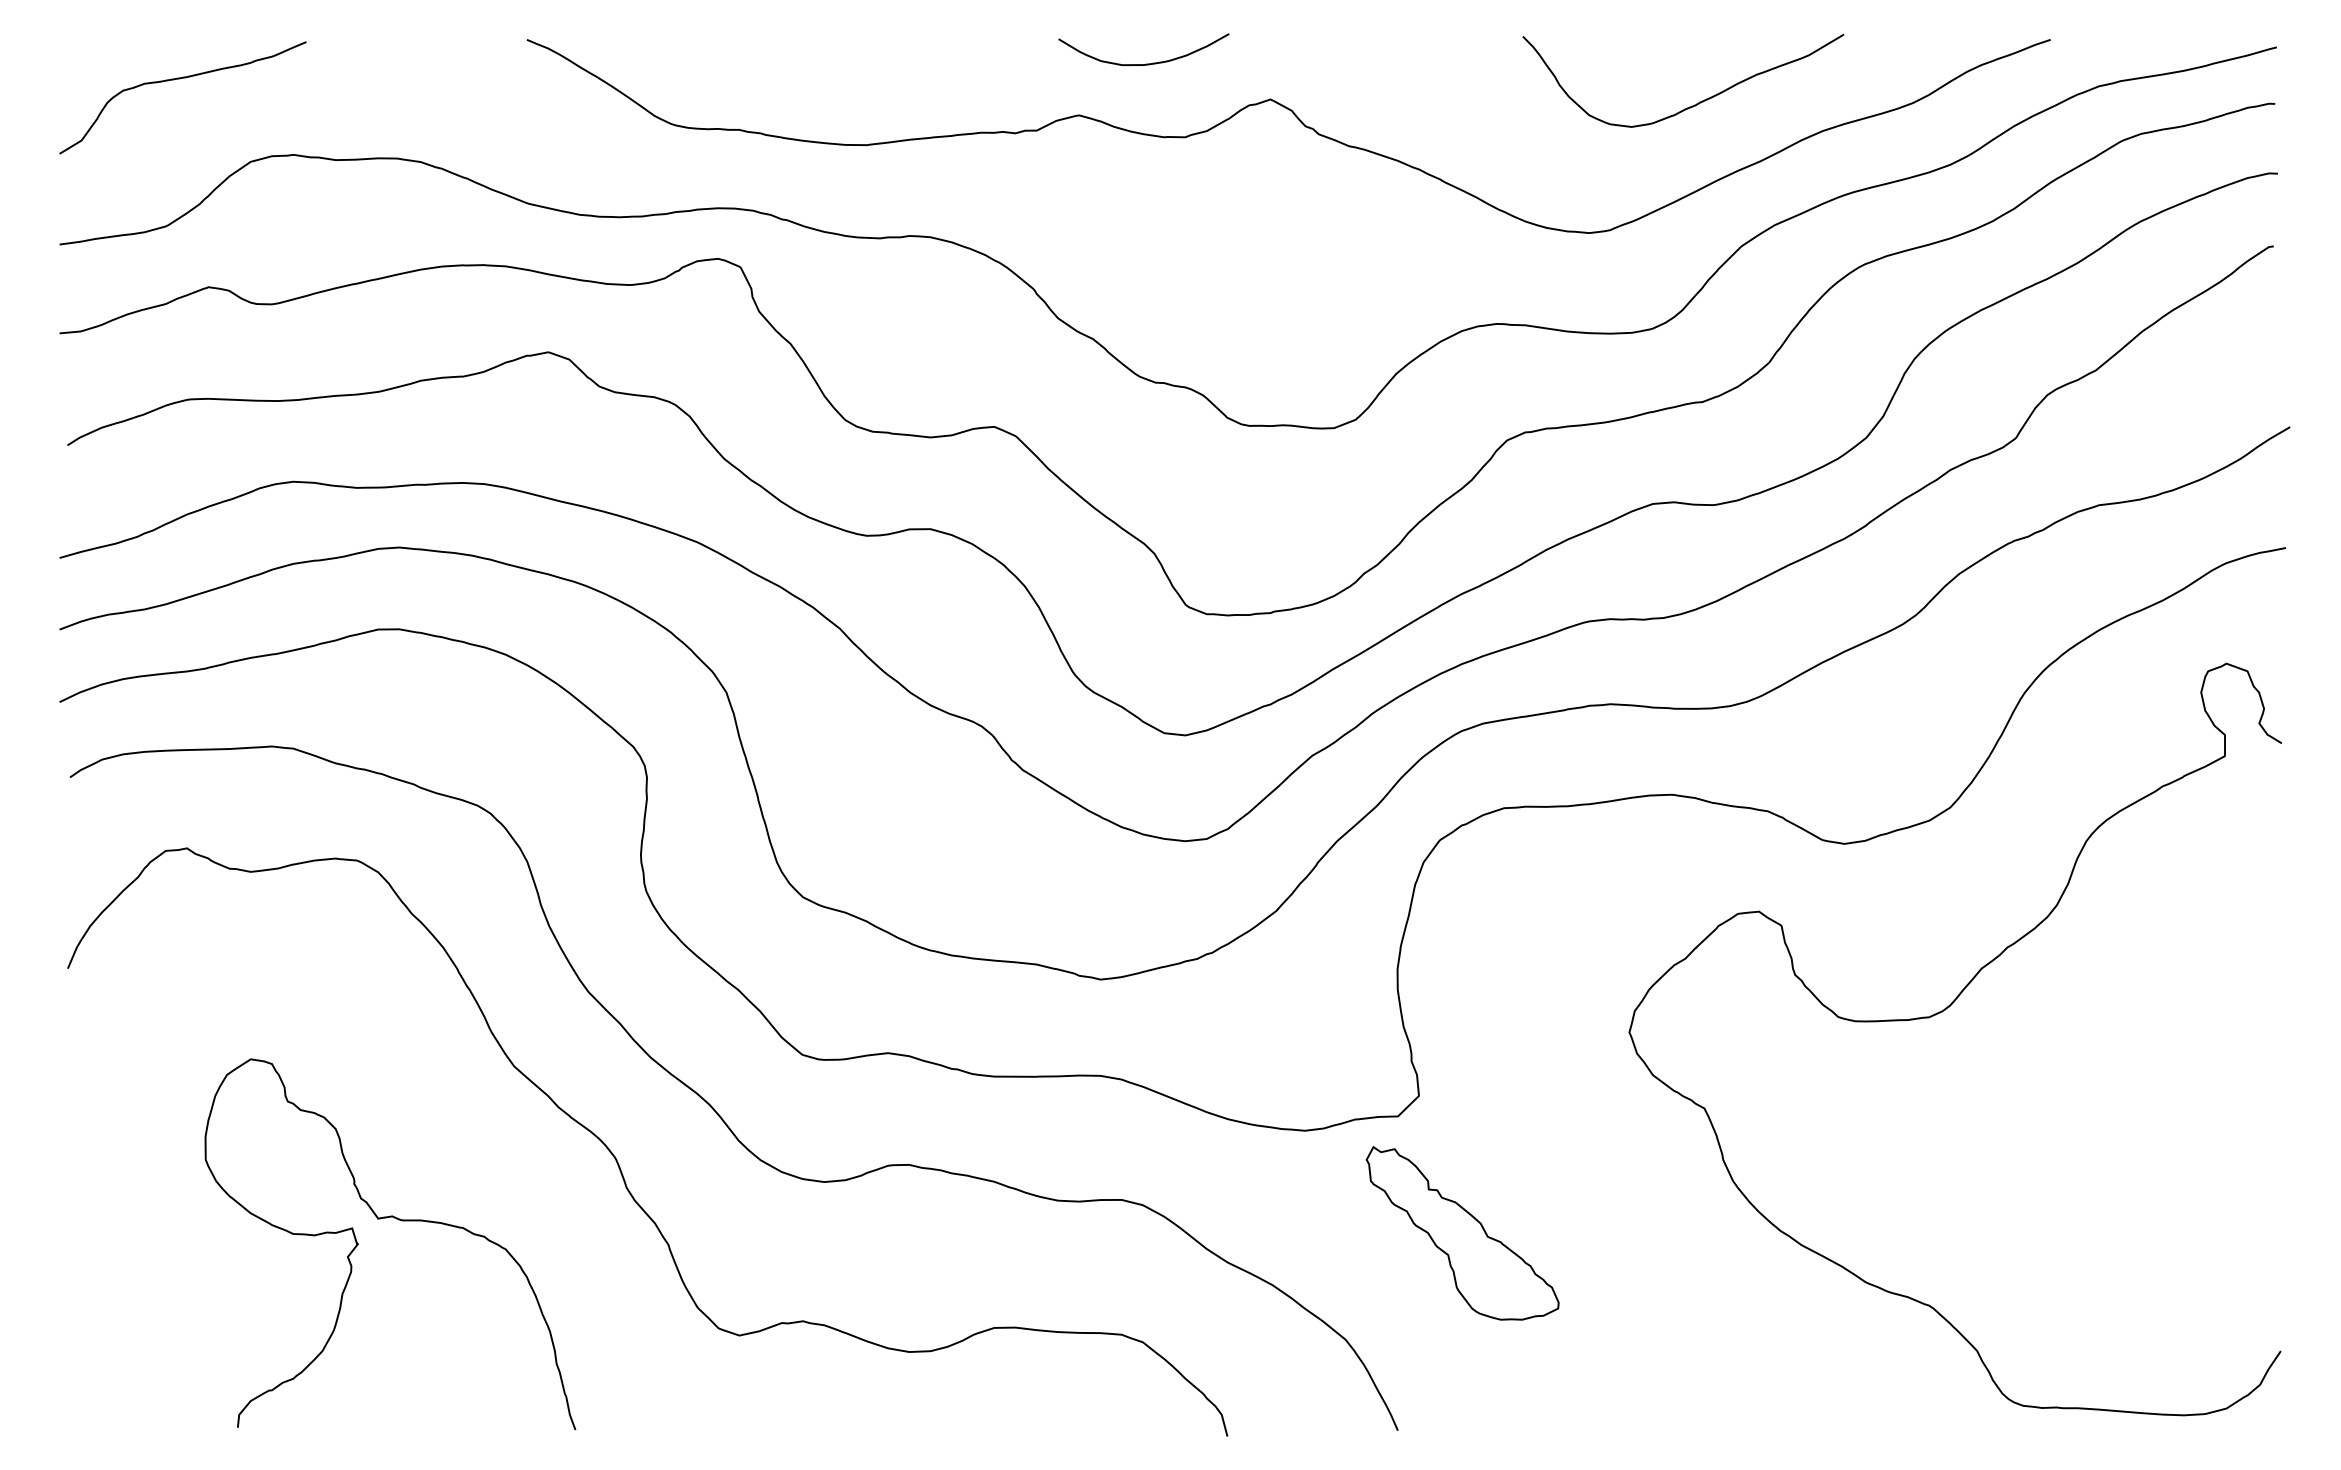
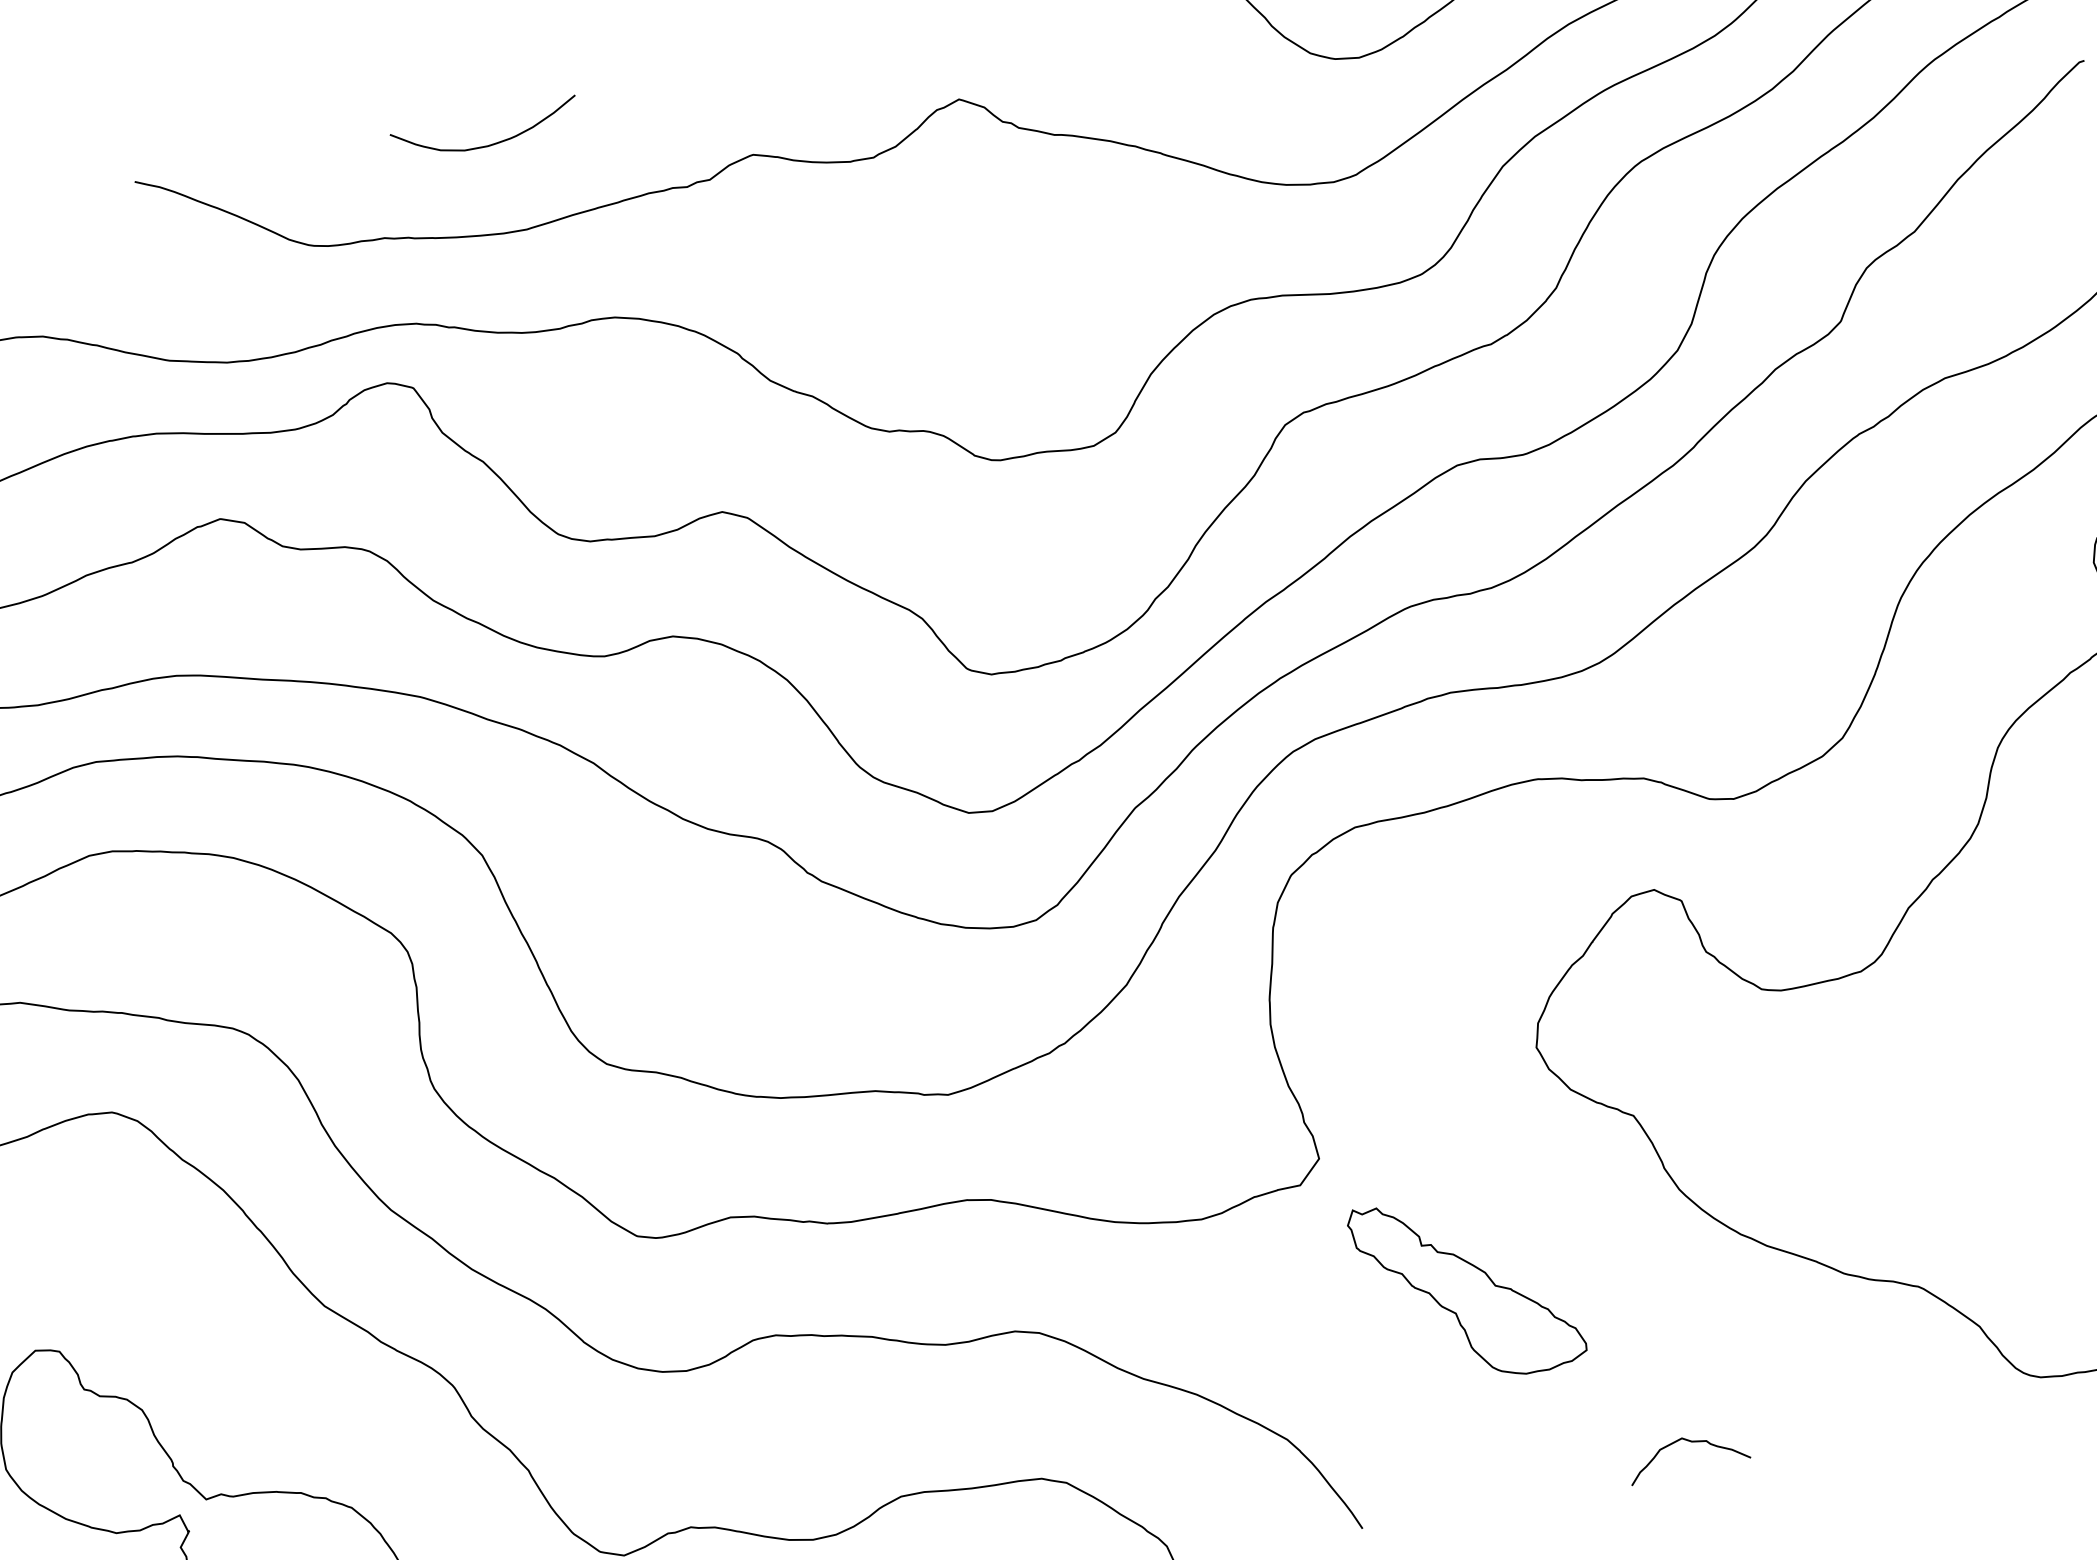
curve: (1145, 63) -> (489, 144), moved
part: (1462, 1233) -> (1467, 1287), moved
curve: (1703, 1407) -> (1691, 1442), added

